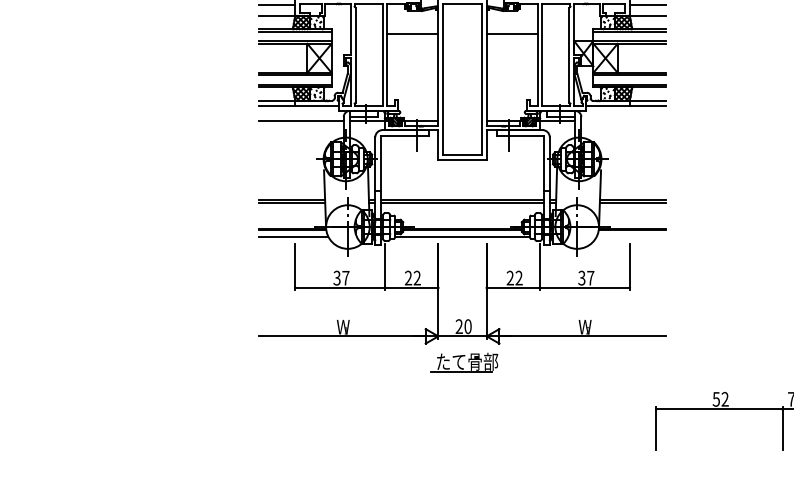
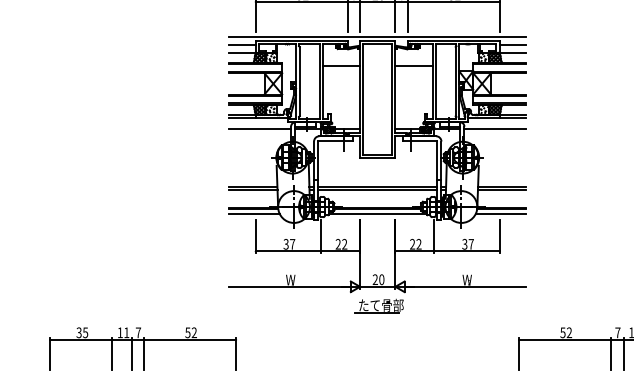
line: (623, 120) -> (495, 129), added
line: (630, 237) -> (500, 214), added
part: (140, 420) -> (142, 348), added

